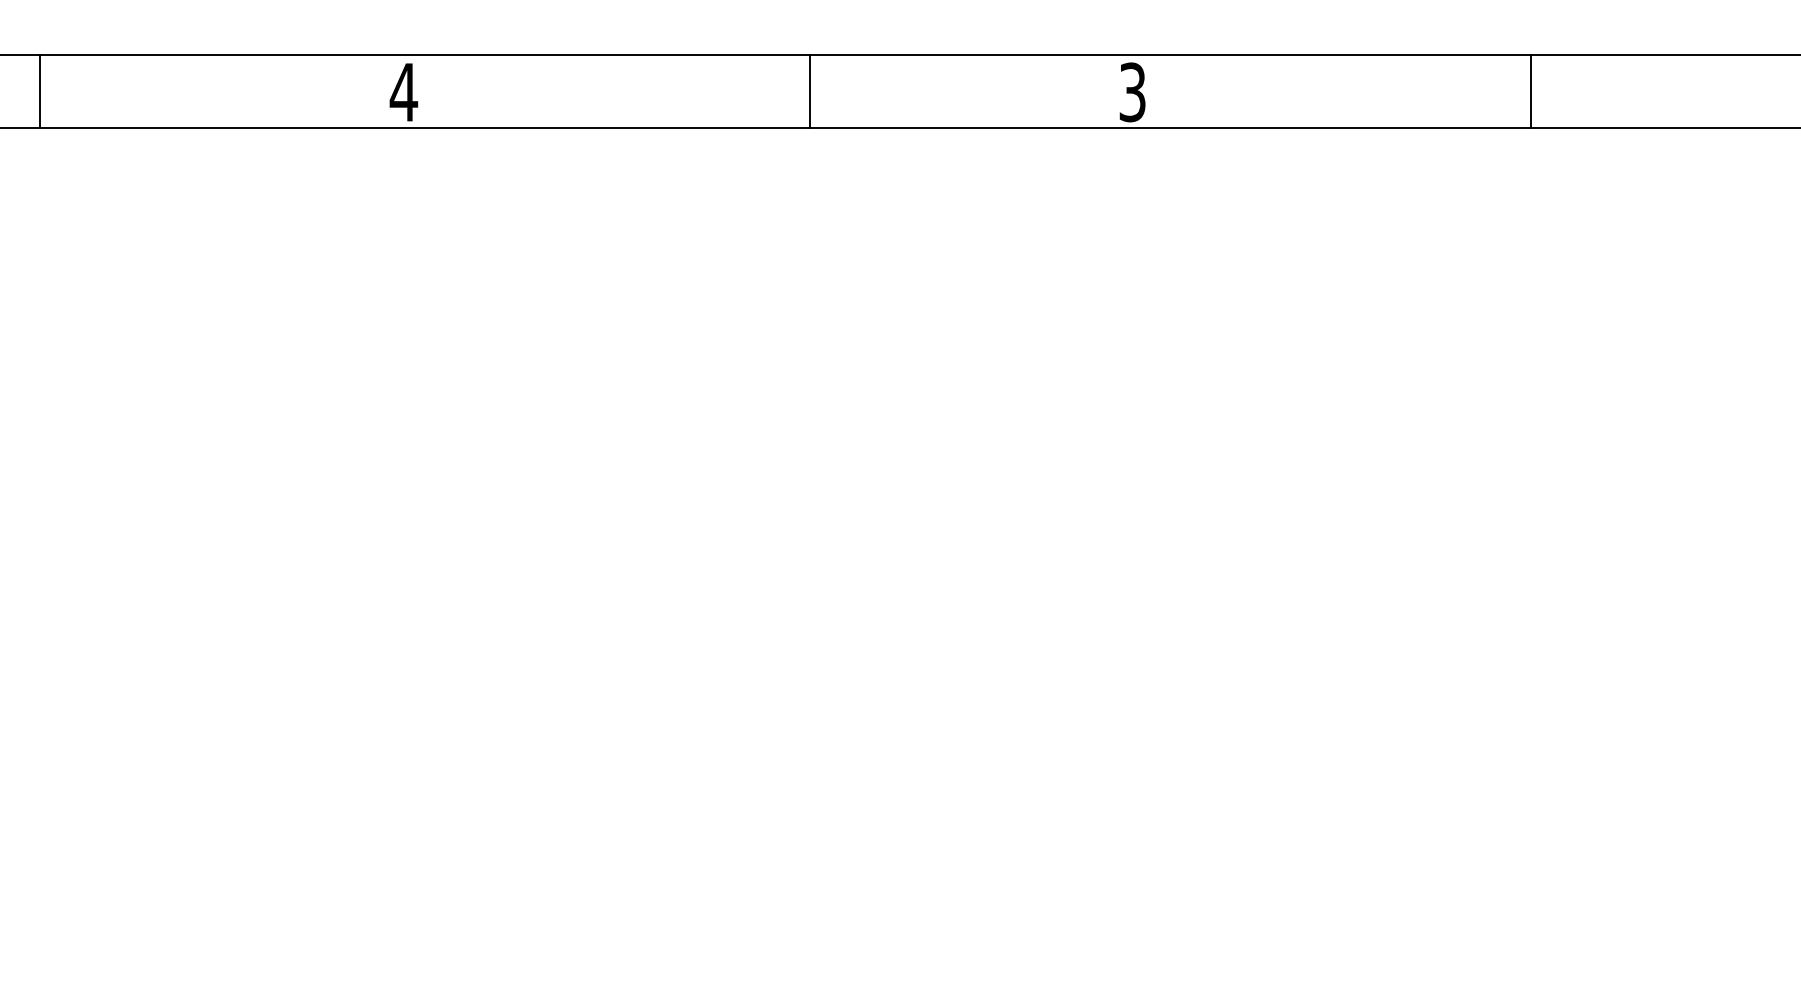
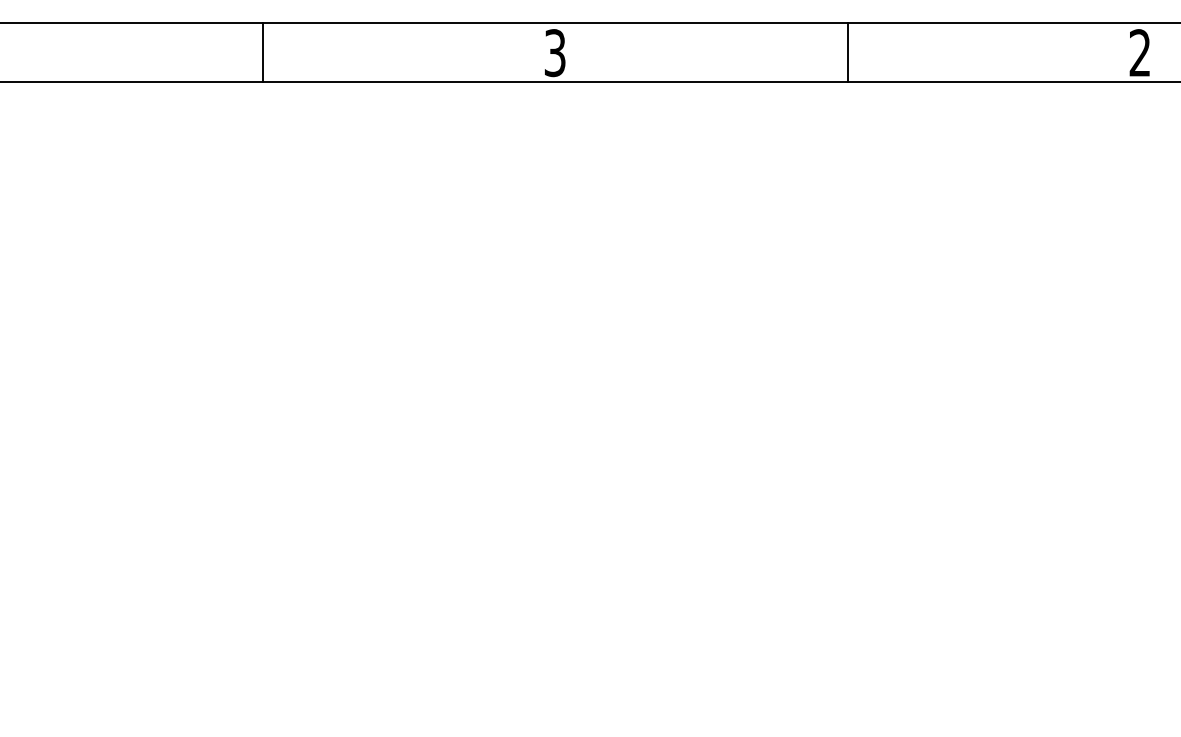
line: (810, 91) -> (263, 52), moved
line: (1530, 91) -> (848, 52), moved

